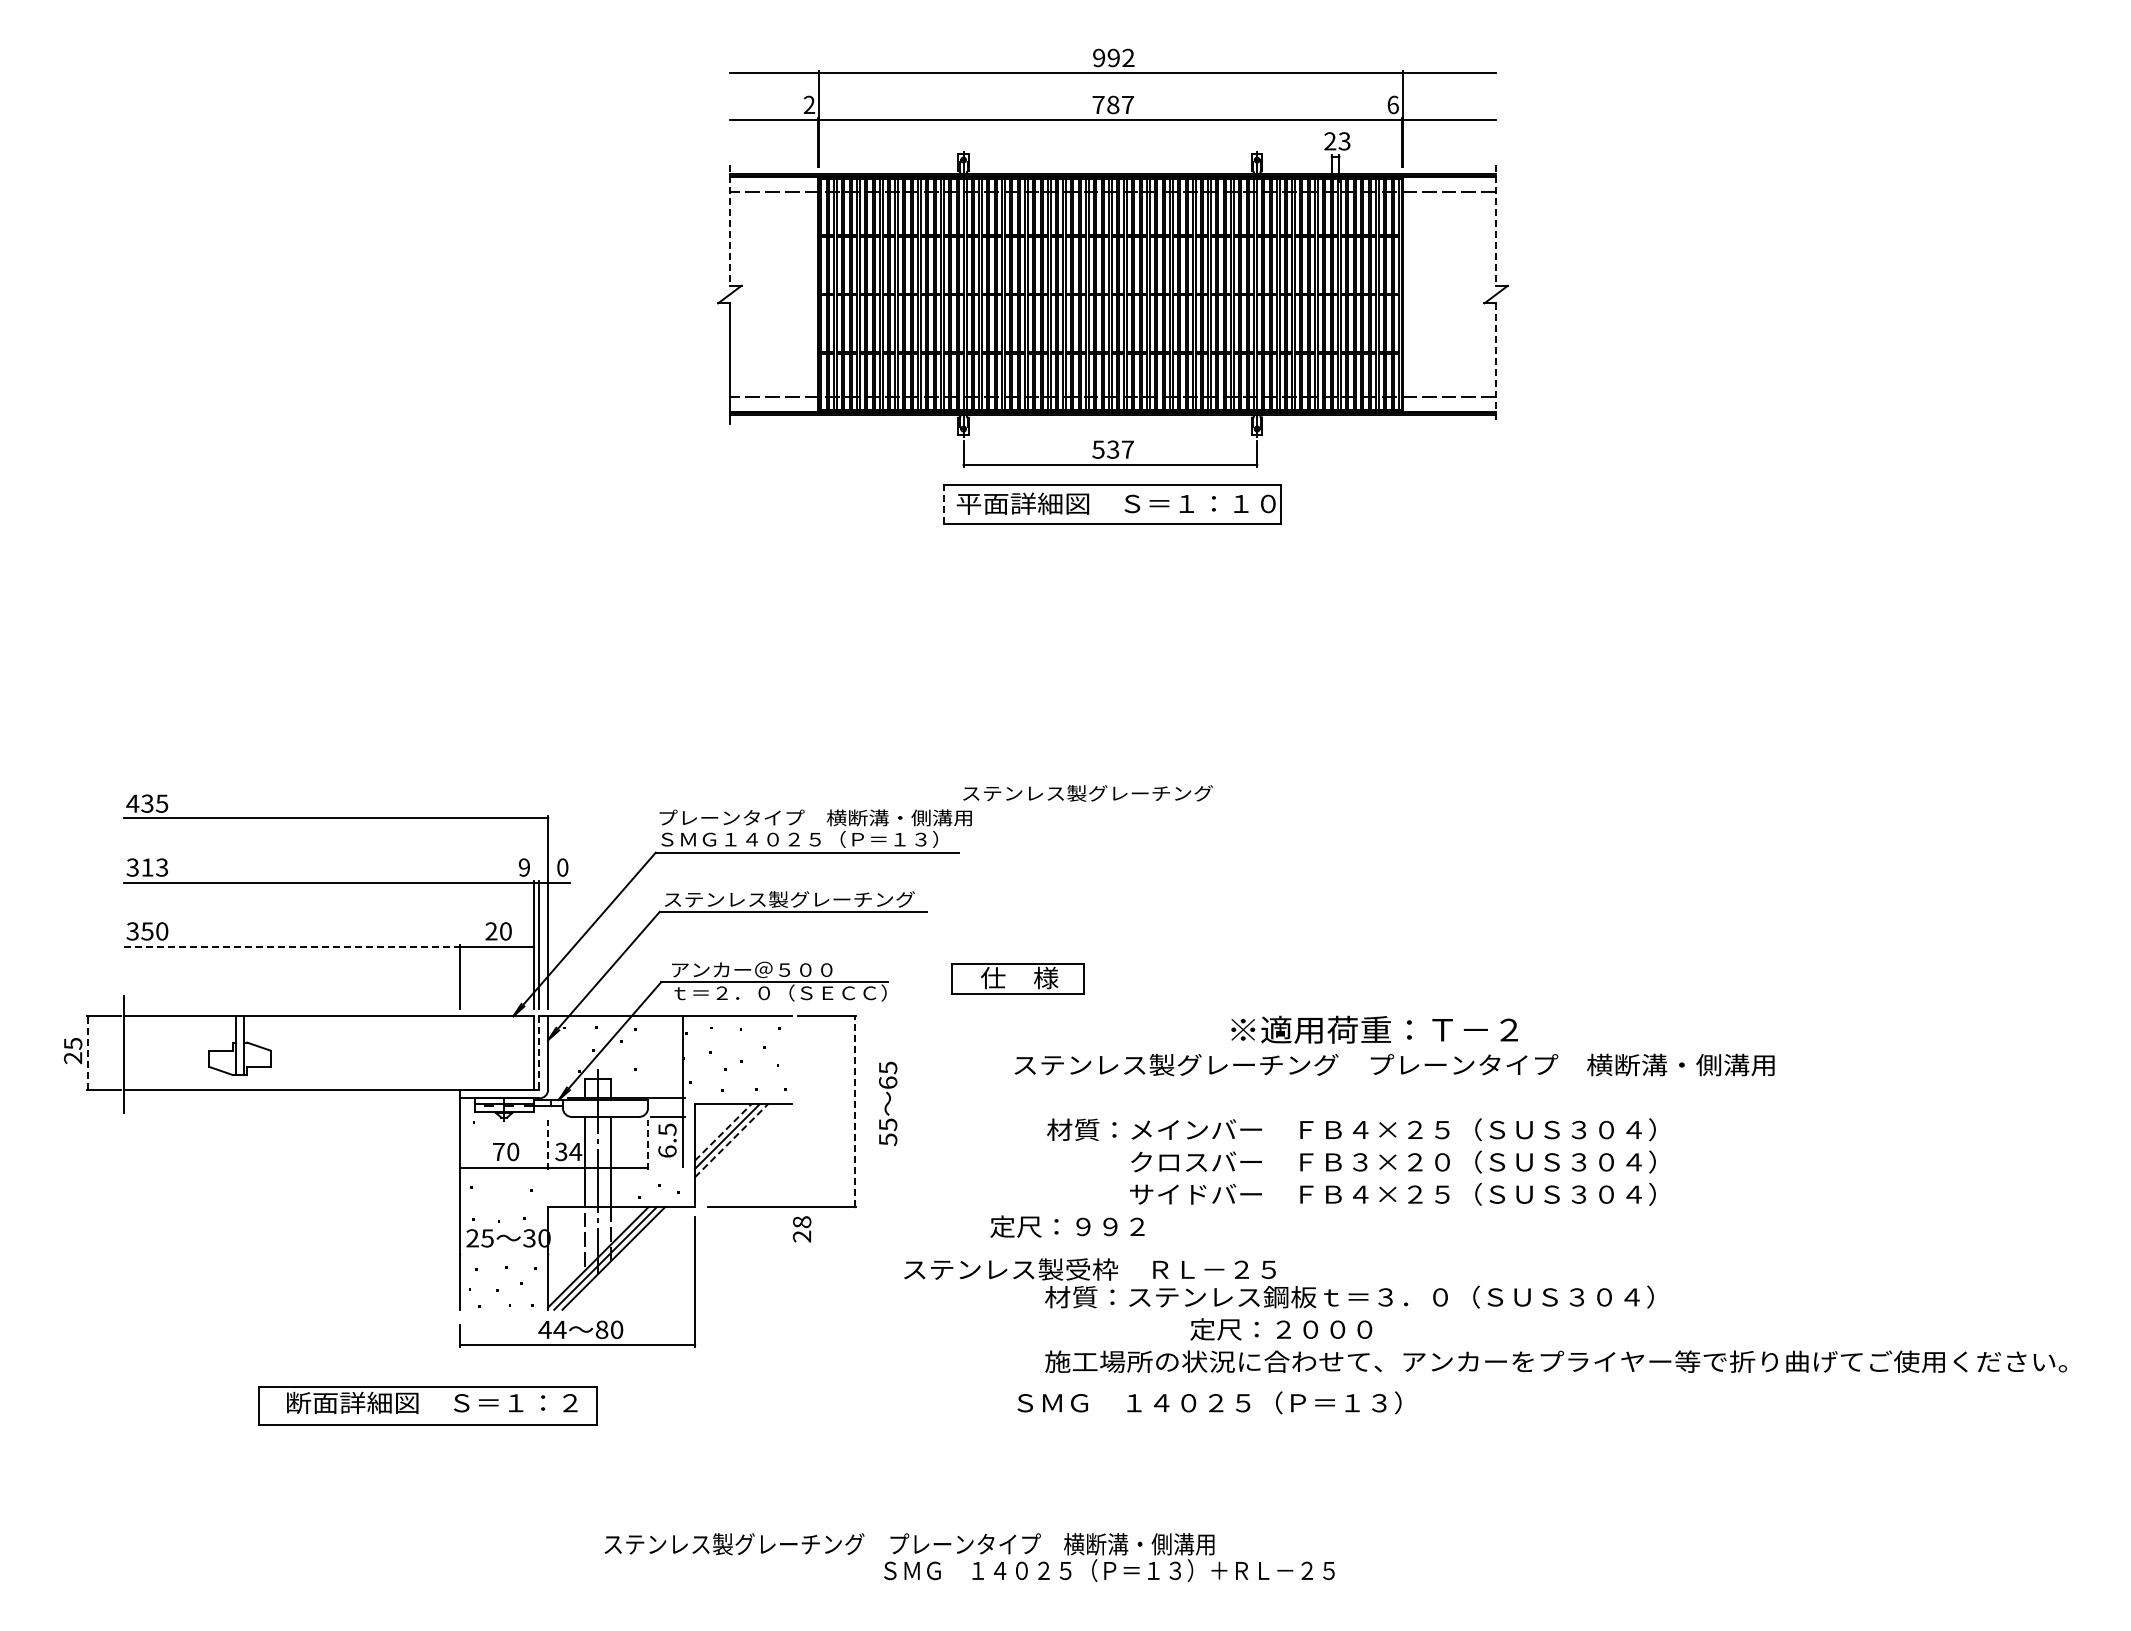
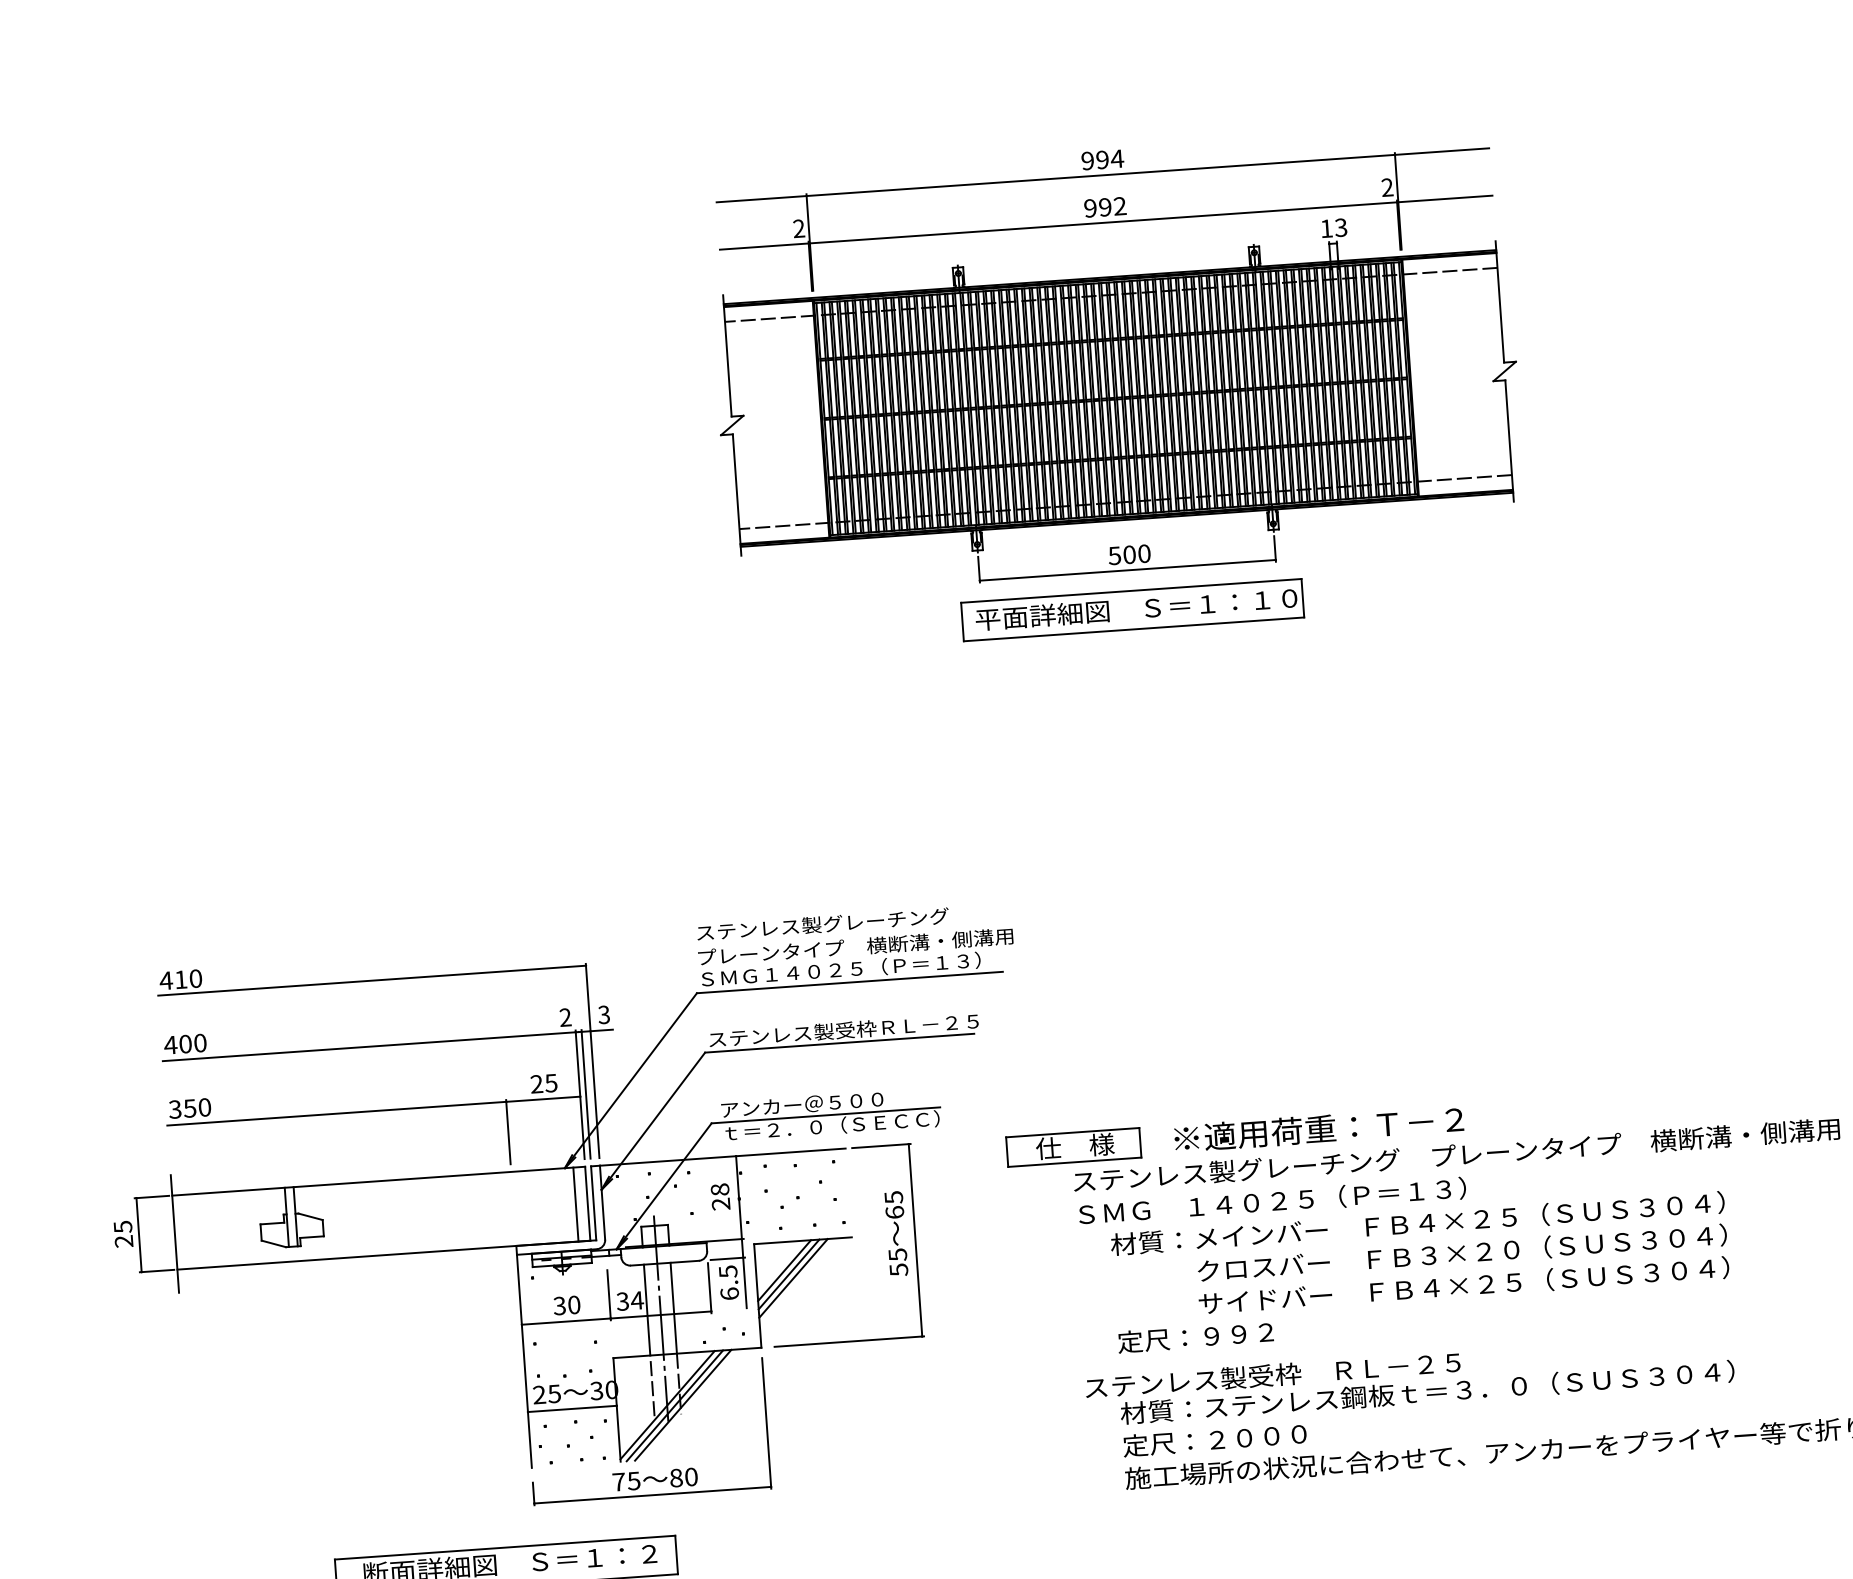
text: (1128, 57) -> (1117, 158), 992 -> 994
text: (1113, 104) -> (1105, 206), 787 -> 992
text: (1392, 104) -> (1386, 187), 6 -> 2
text: (1330, 141) -> (1326, 228), 23 -> 13
line: (729, 226) -> (727, 356), dashed -> solid
line: (1496, 226) -> (1500, 302), dashed -> solid
line: (1496, 364) -> (1509, 441), dashed -> solid
text: (1120, 449) -> (1136, 554), 537 -> 500
line: (943, 504) -> (962, 622), dashed -> solid
text: (1087, 793) -> (822, 924), moved
text: (154, 803) -> (188, 979), 435 -> 410
text: (147, 867) -> (185, 1044), 313 -> 400
text: (524, 867) -> (565, 1017), 9 -> 2
text: (562, 867) -> (603, 1014), 0 -> 3
text: (860, 899) -> (906, 1026), ステンレス製グレーチング -> ステンレス製受枠ＲＬ－２５
text: (505, 931) -> (550, 1083), 20 -> 25
line: (292, 946) -> (337, 1113), dashed -> solid
part: (1017, 978) -> (1073, 1147), moved
text: (1374, 1029) -> (1318, 1128), moved
line: (88, 1052) -> (139, 1234), dashed -> solid
line: (521, 1052) -> (575, 1204), added
line: (539, 1052) -> (593, 1202), dashed -> solid
text: (888, 1103) -> (896, 1233), moved
line: (854, 1111) -> (915, 1240), dashed -> solid
line: (723, 1132) -> (784, 1270), dashed -> solid
line: (731, 1140) -> (793, 1278), dashed -> solid
line: (548, 1144) -> (609, 1295), dashed -> solid
line: (648, 1144) -> (710, 1287), dashed -> solid
text: (498, 1151) -> (559, 1305), 70 -> 30
text: (1067, 1226) -> (1195, 1337), moved
text: (802, 1229) -> (720, 1197), moved
line: (504, 1254) -> (572, 1409), added
text: (1089, 1269) -> (1272, 1375), moved
text: (1281, 1329) -> (1215, 1440), moved
text: (552, 1330) -> (626, 1482), 44 -> 75
text: (1209, 1402) -> (1272, 1201), moved

